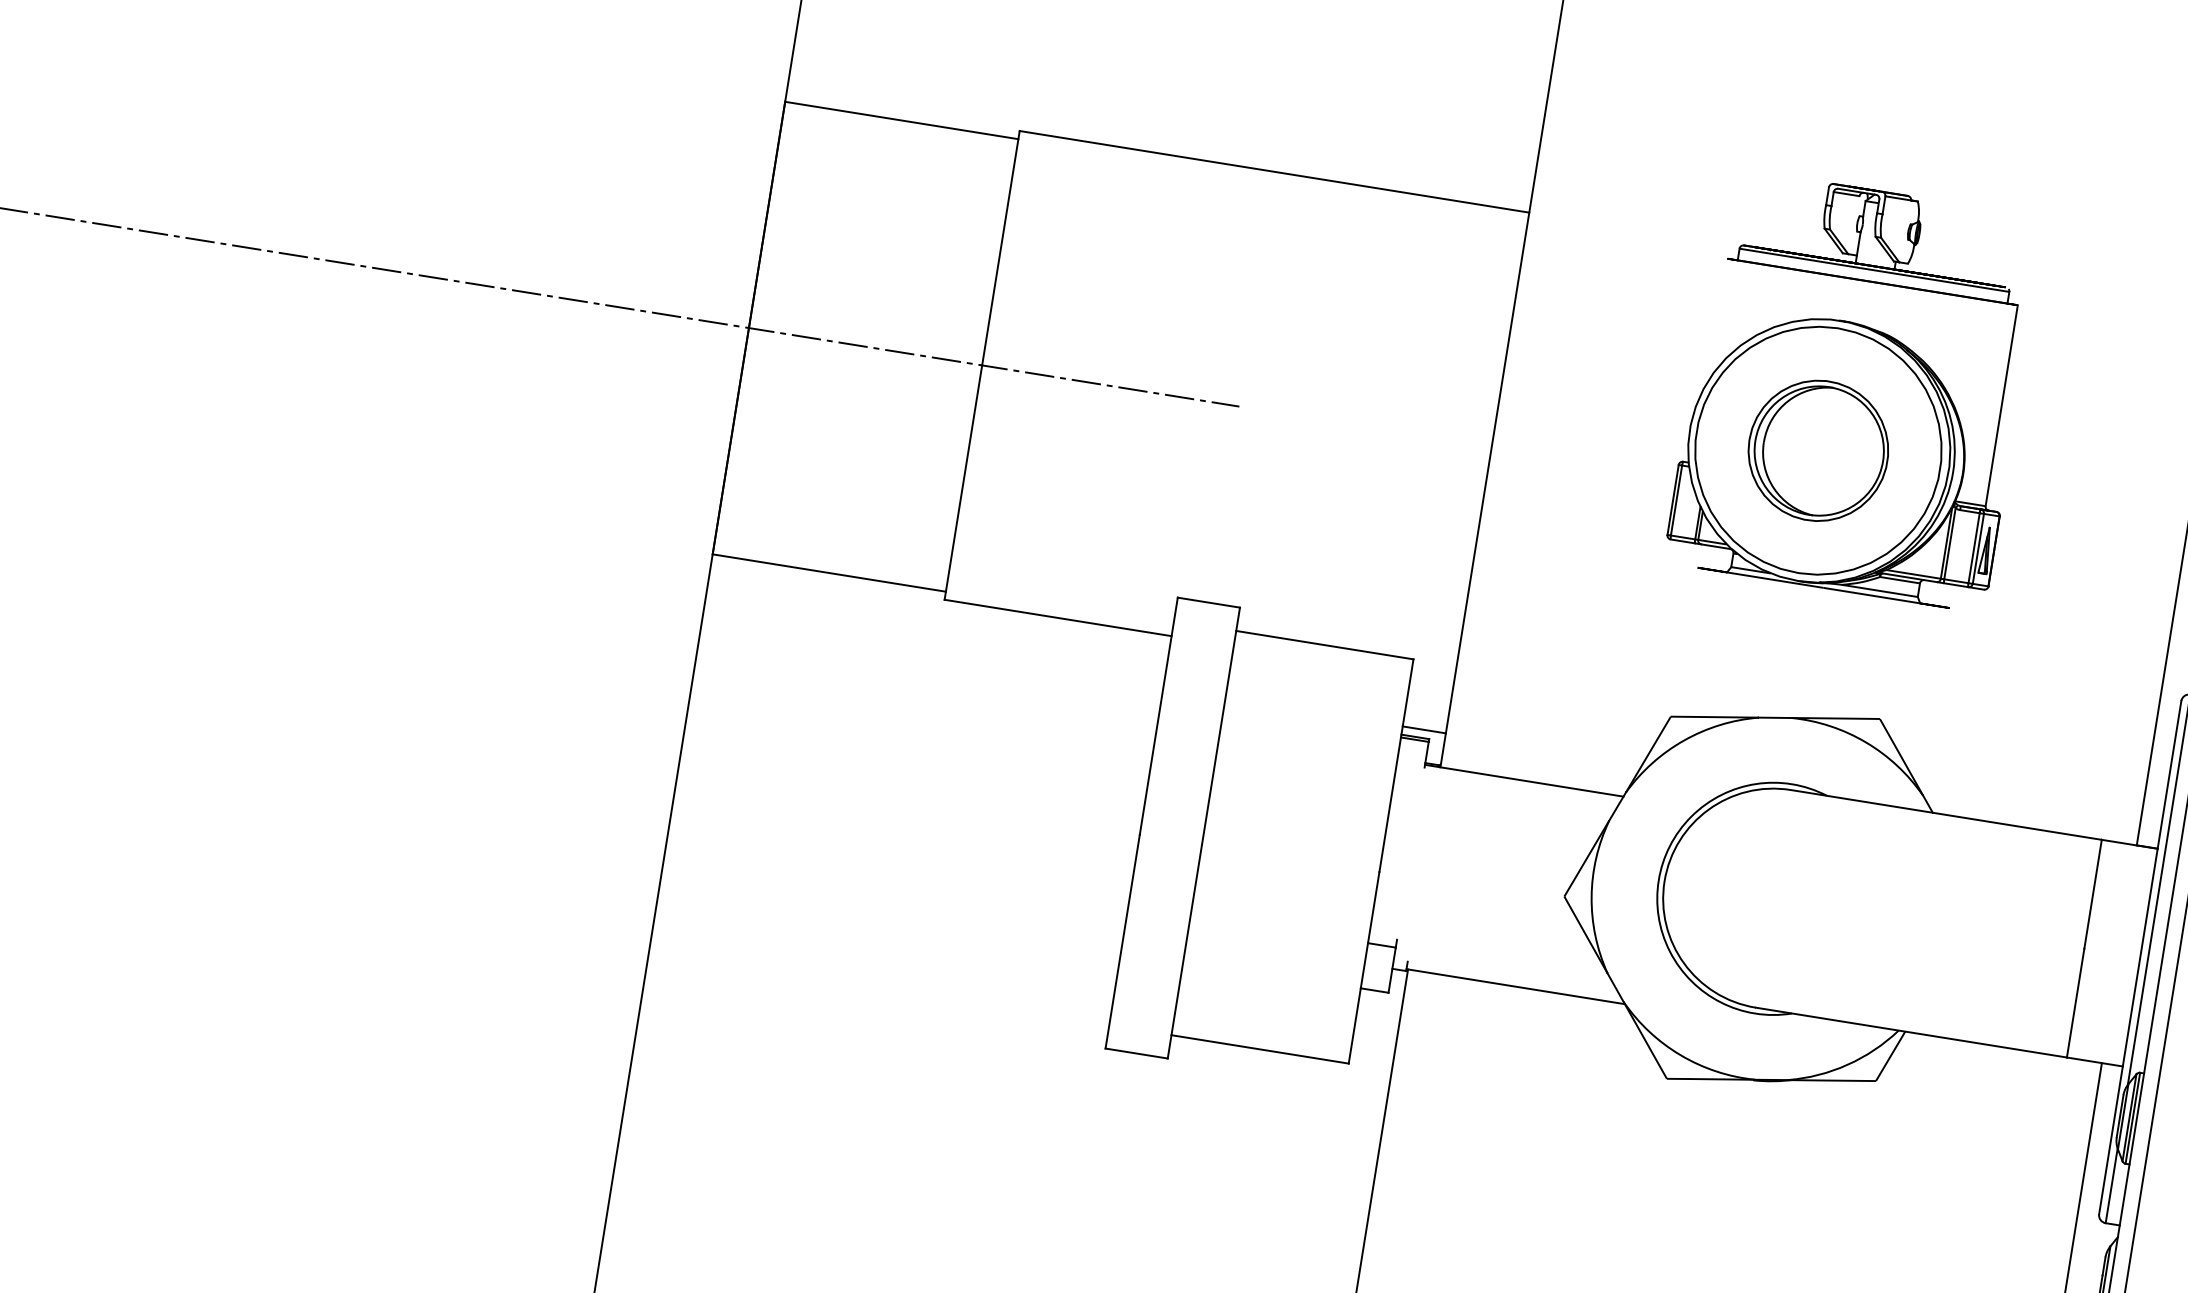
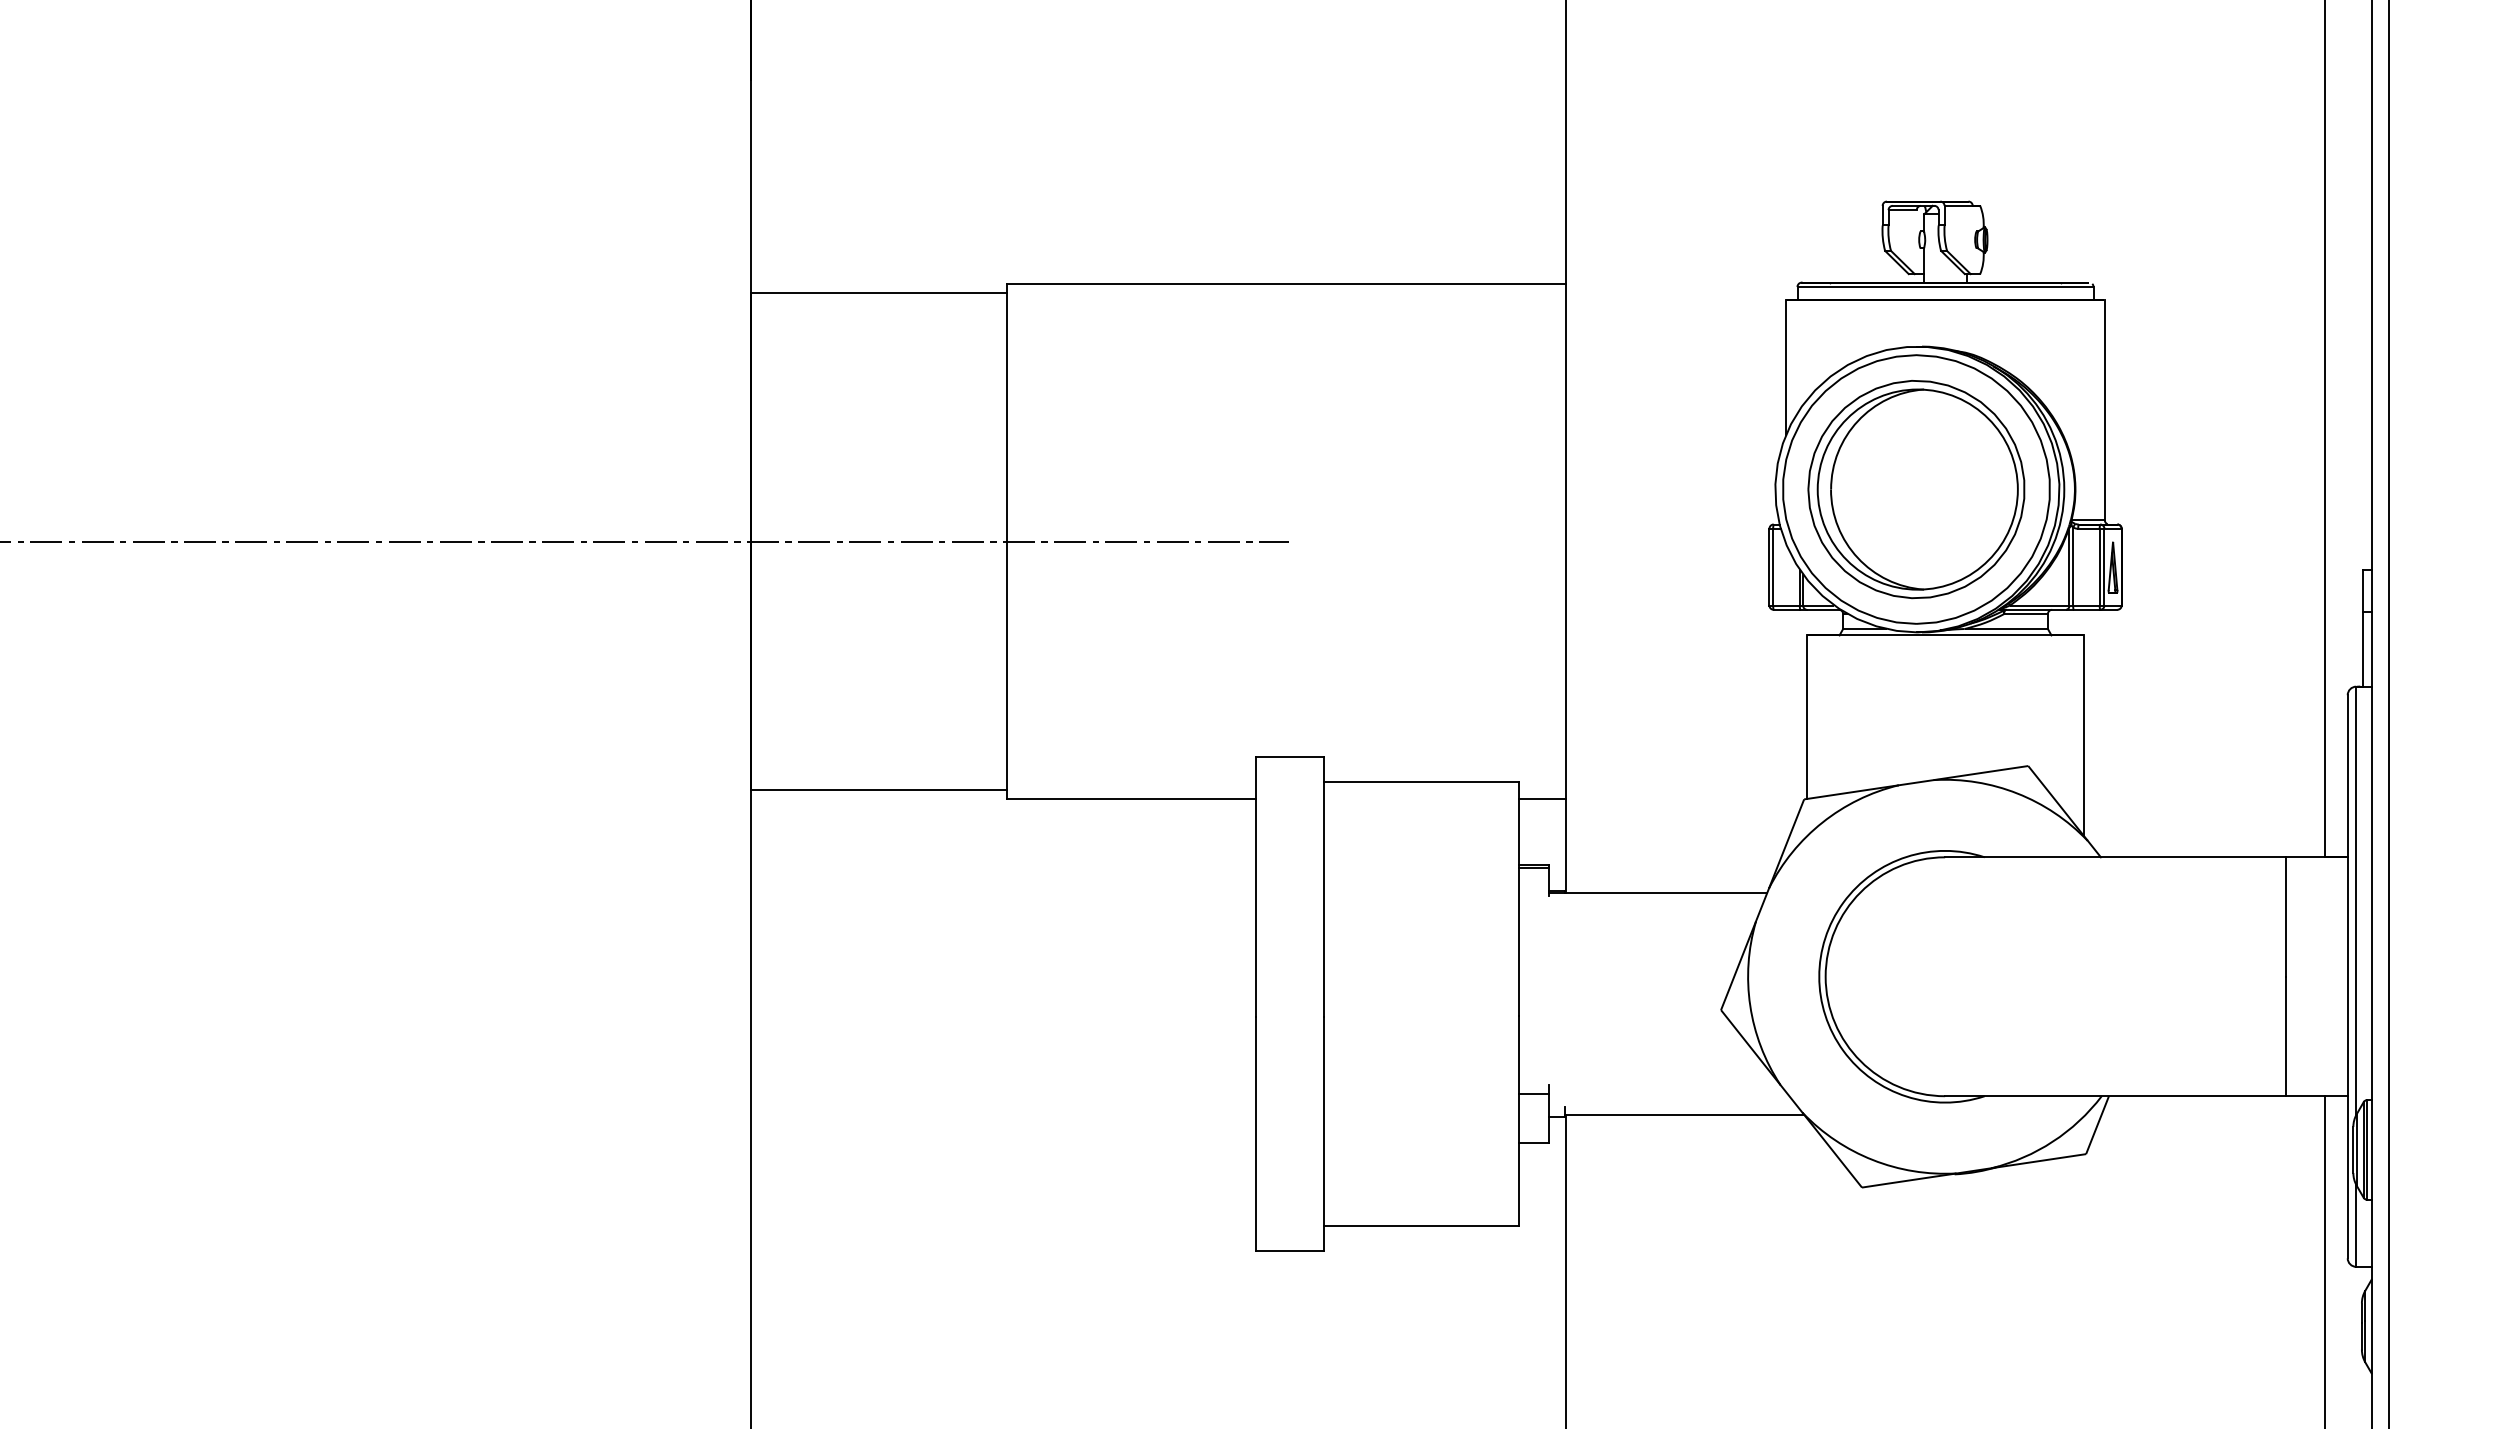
line: (1717, 319) -> (1786, 366), added
part: (1818, 450) -> (1916, 489), size x1.43
line: (1685, 641) -> (1806, 716), added
line: (1935, 699) -> (2084, 735), added
line: (1424, 729) -> (1542, 798), moved

